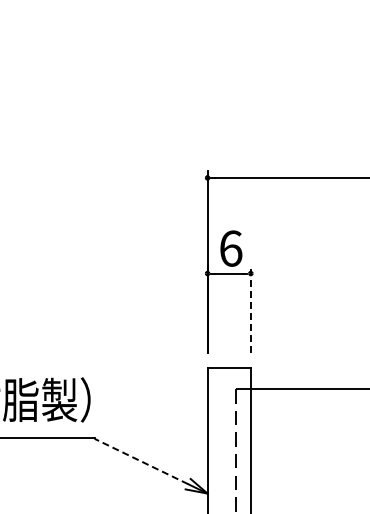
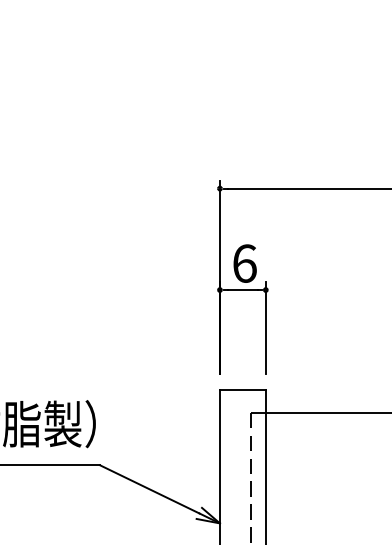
line: (250, 309) -> (265, 328), dashed -> solid
line: (141, 461) -> (149, 489), dashed -> solid

